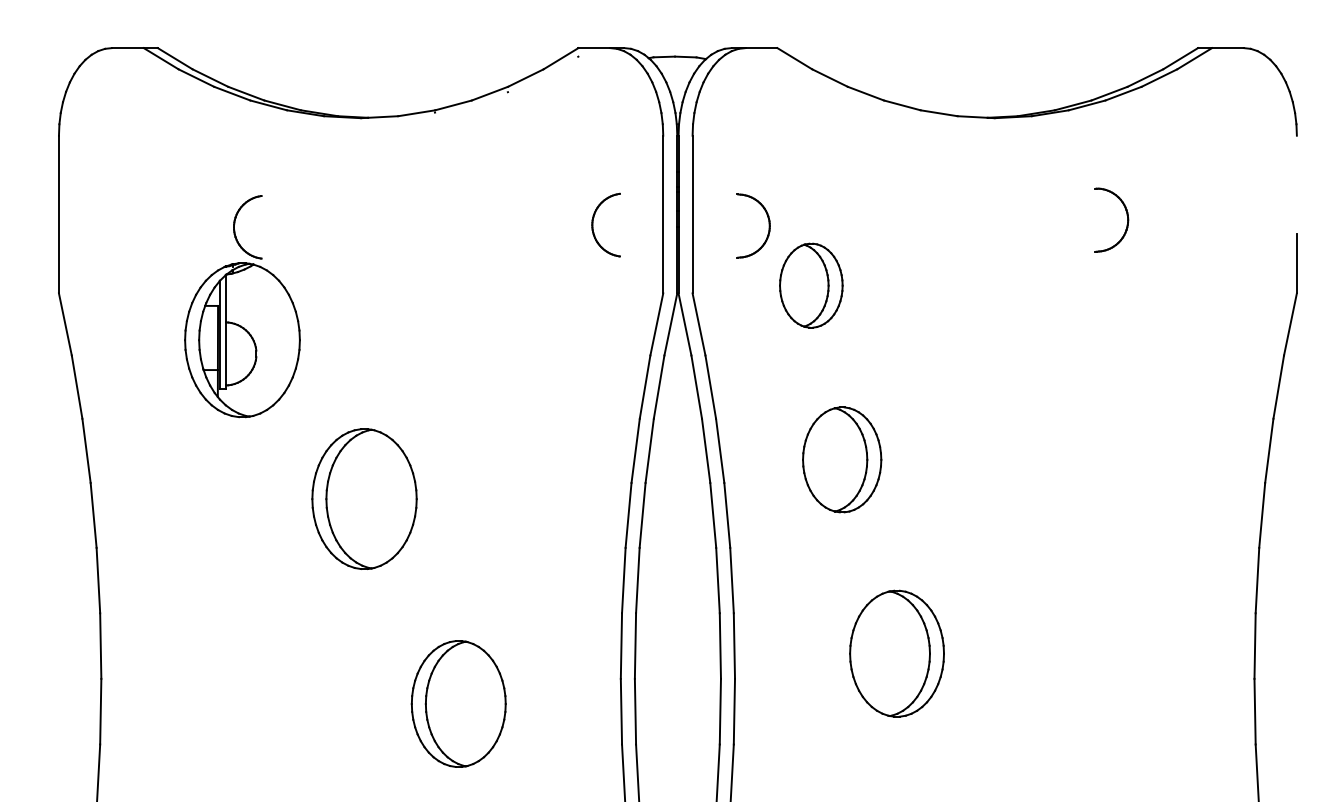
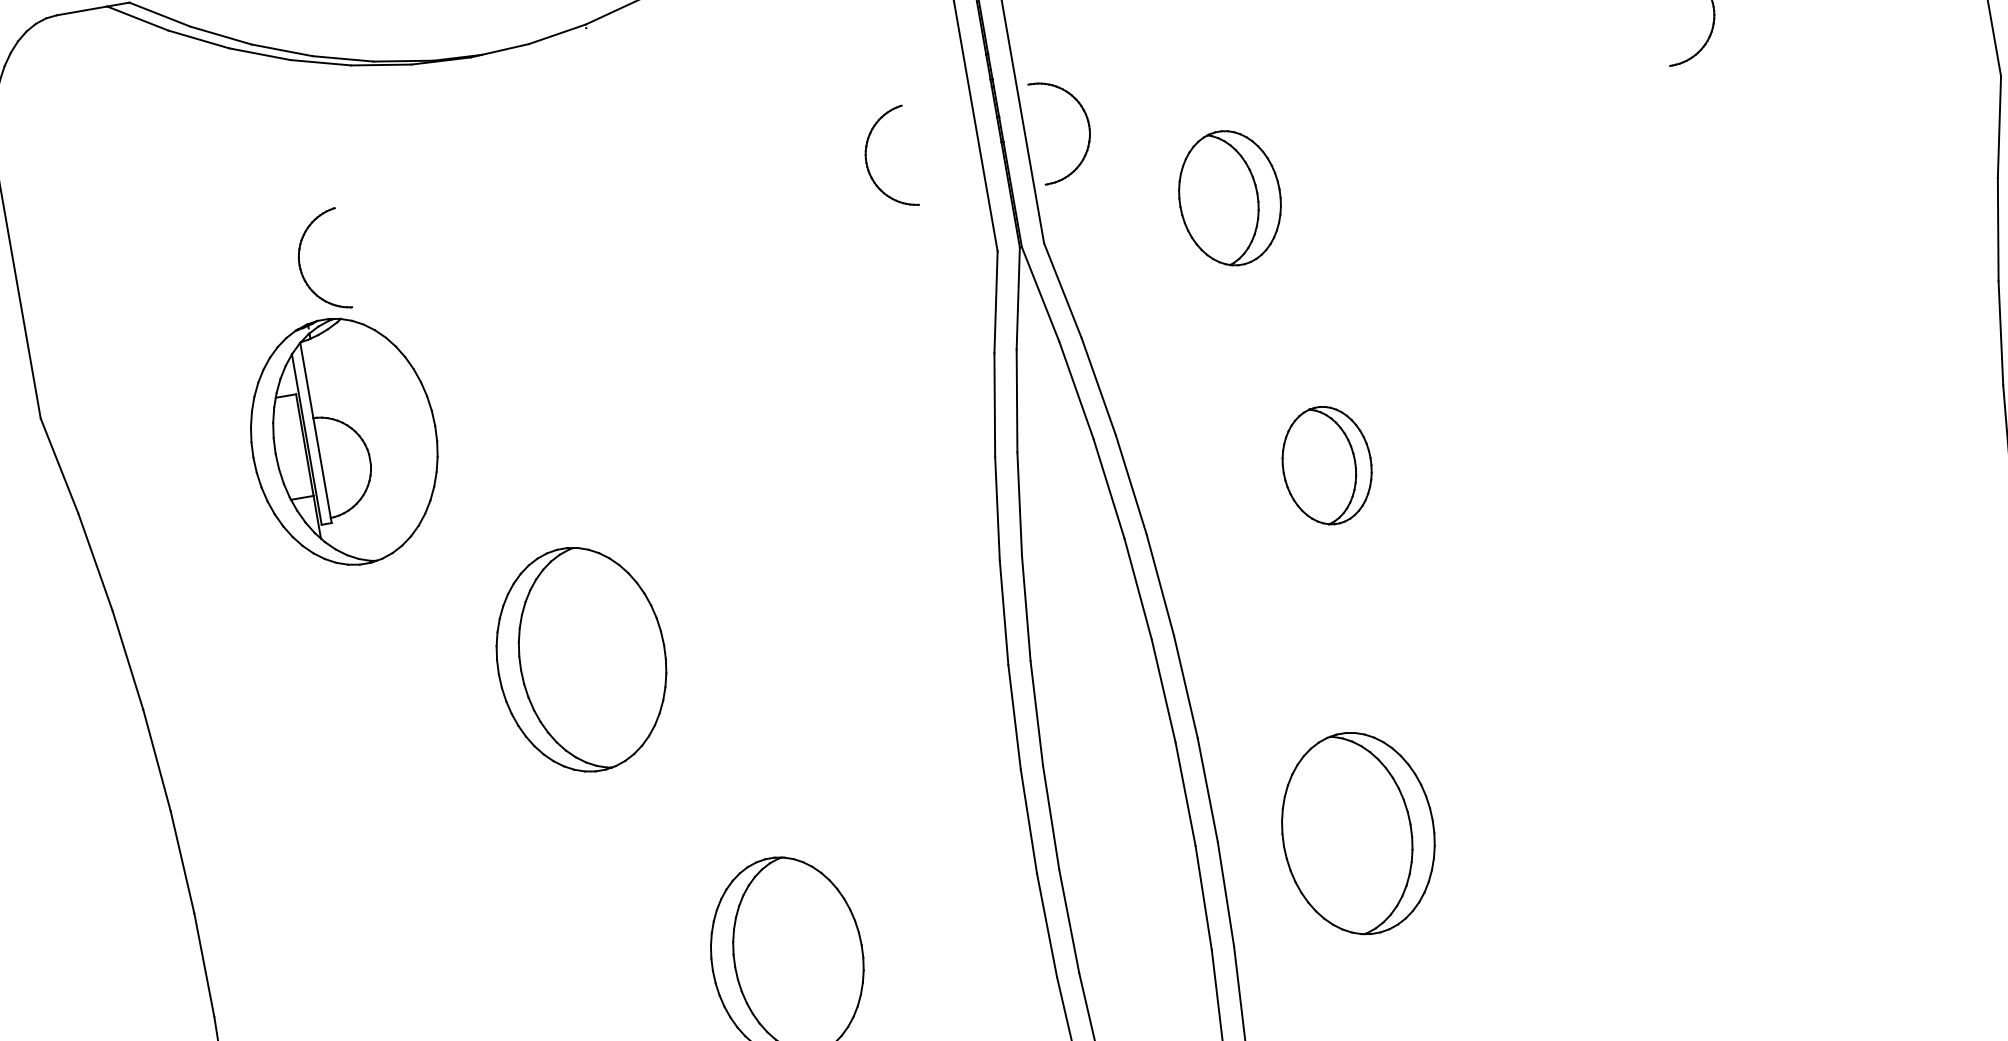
part: (768, 225) -> (1086, 125), moved
part: (842, 459) -> (1327, 464), size x0.7
part: (896, 653) -> (1357, 833), moved

